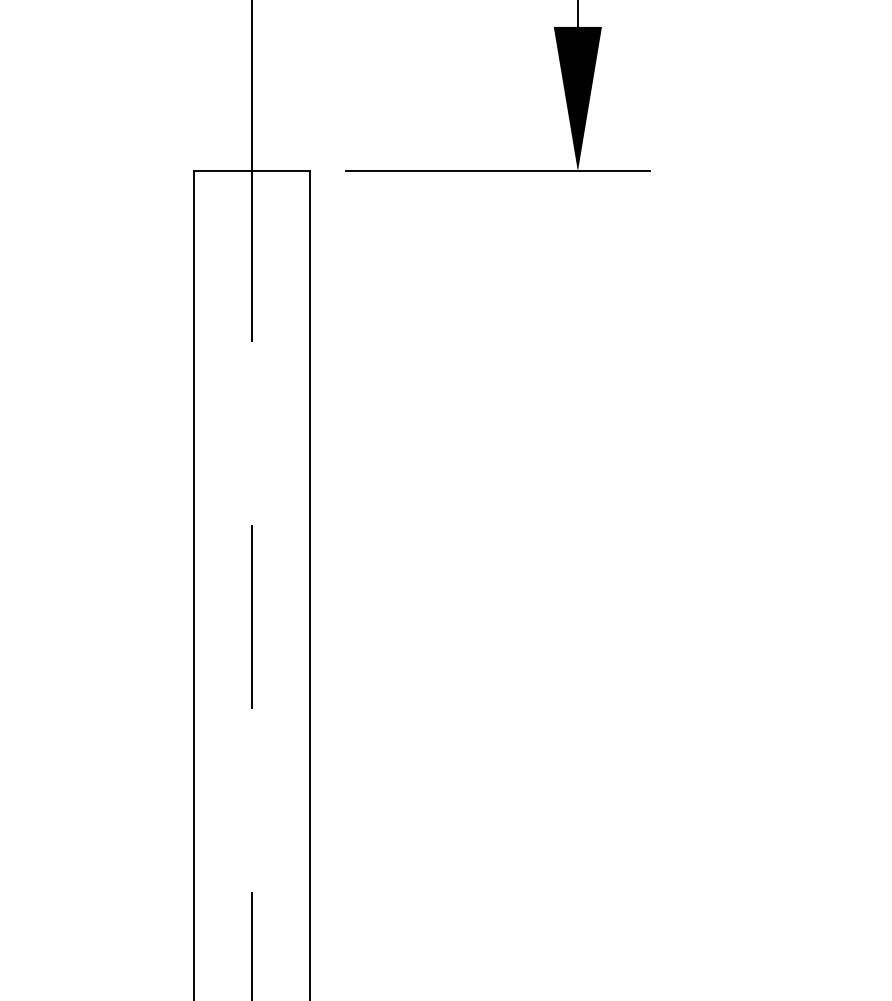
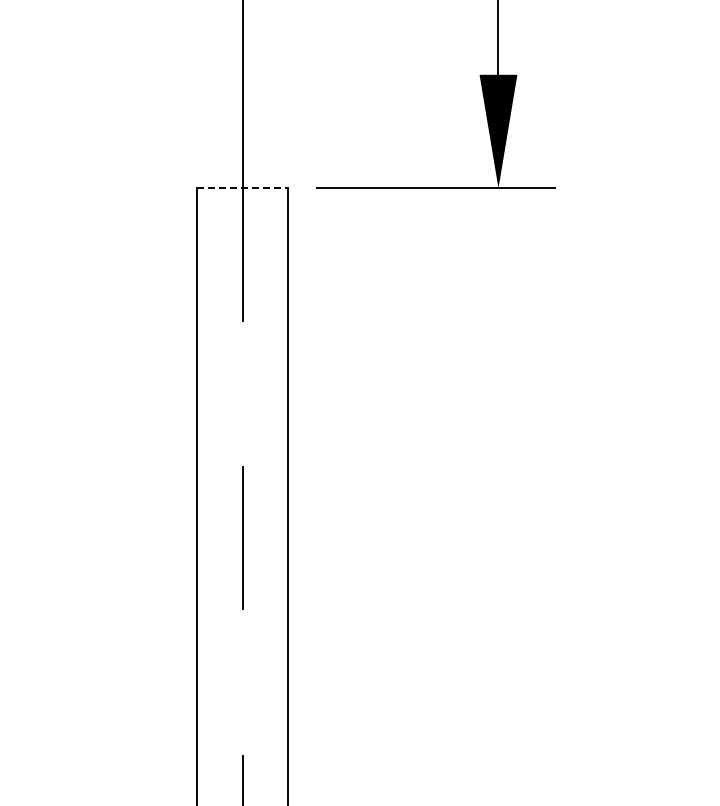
line: (253, 171) -> (243, 188), solid -> dashed

